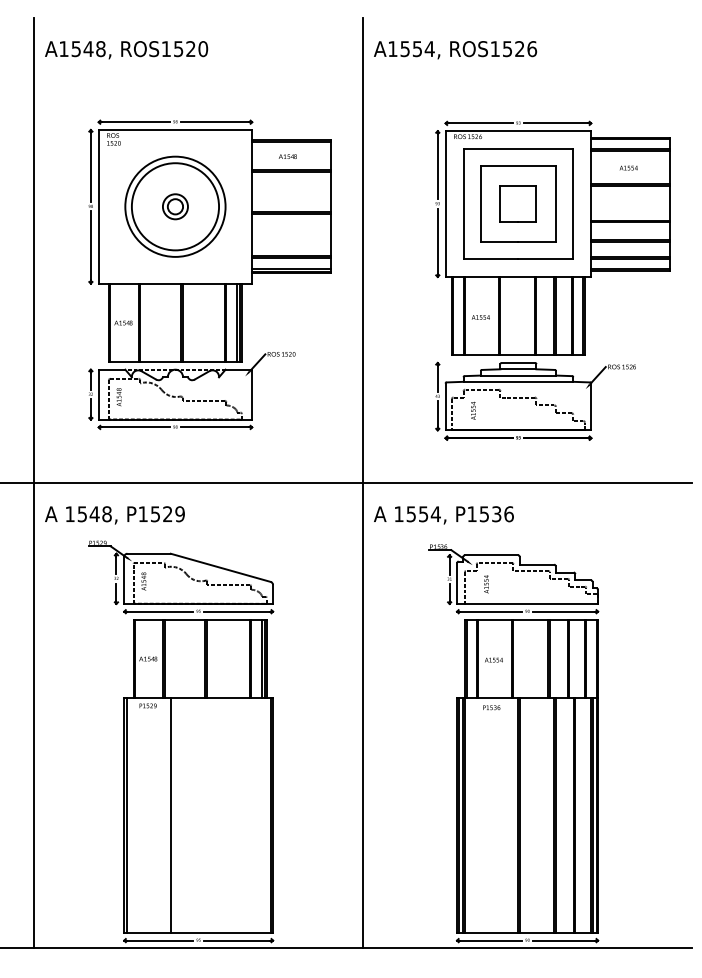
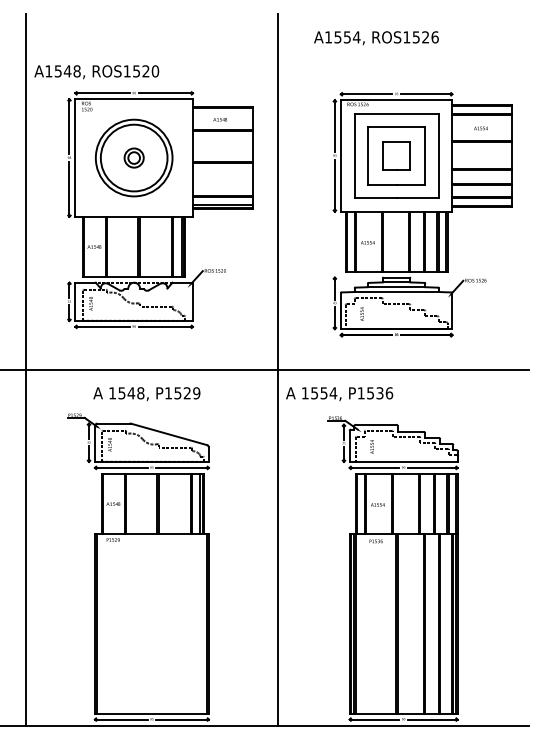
text: (126, 50) -> (96, 72), moved
text: (455, 50) -> (376, 38), moved
text: (114, 515) -> (146, 394), moved
line: (170, 815) -> (130, 623), removed

